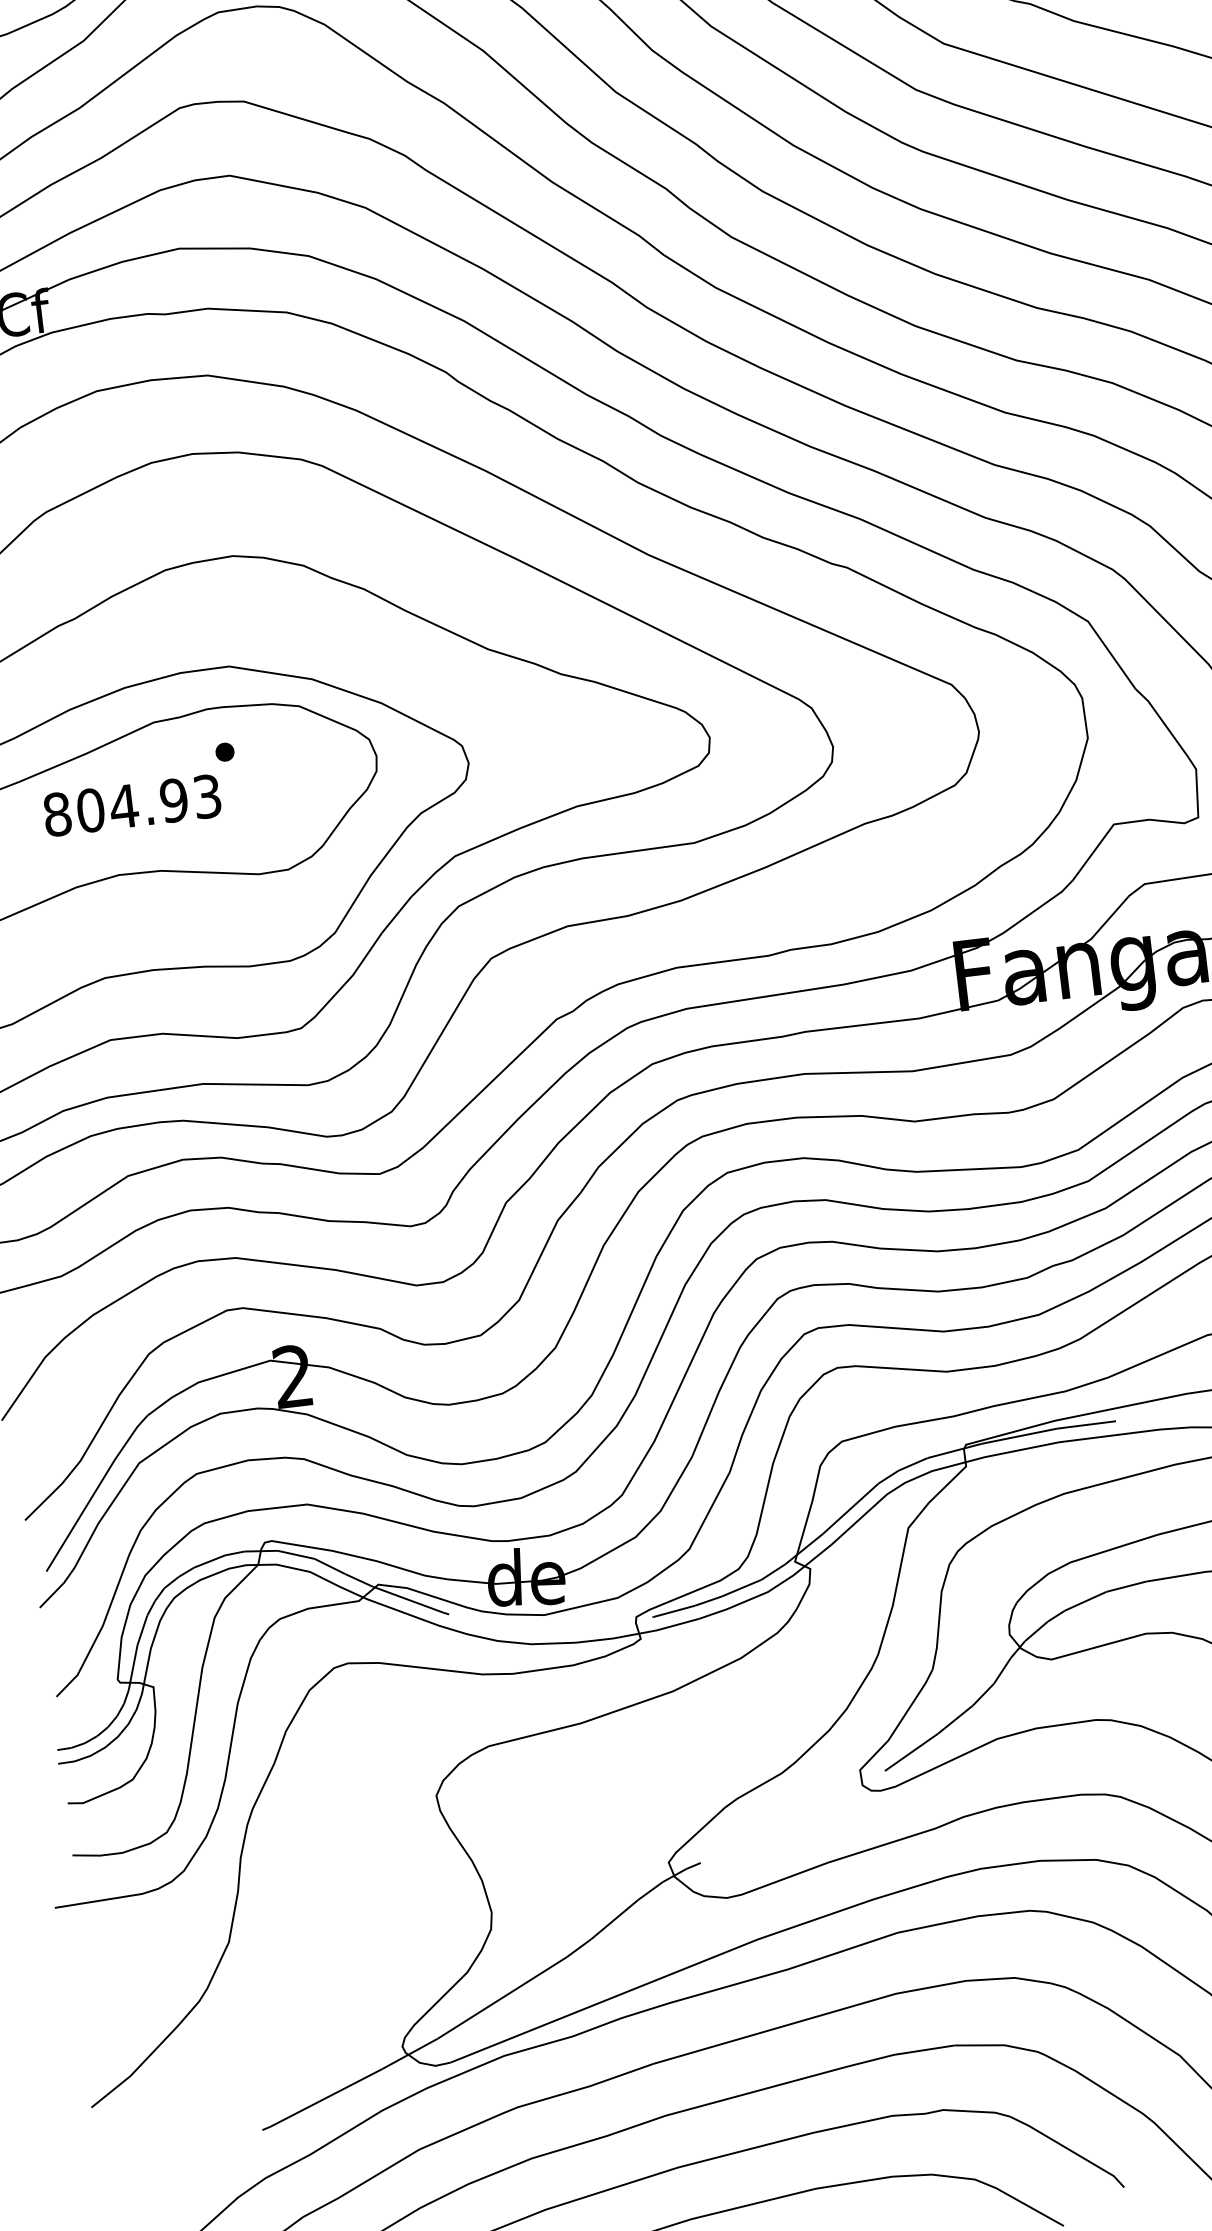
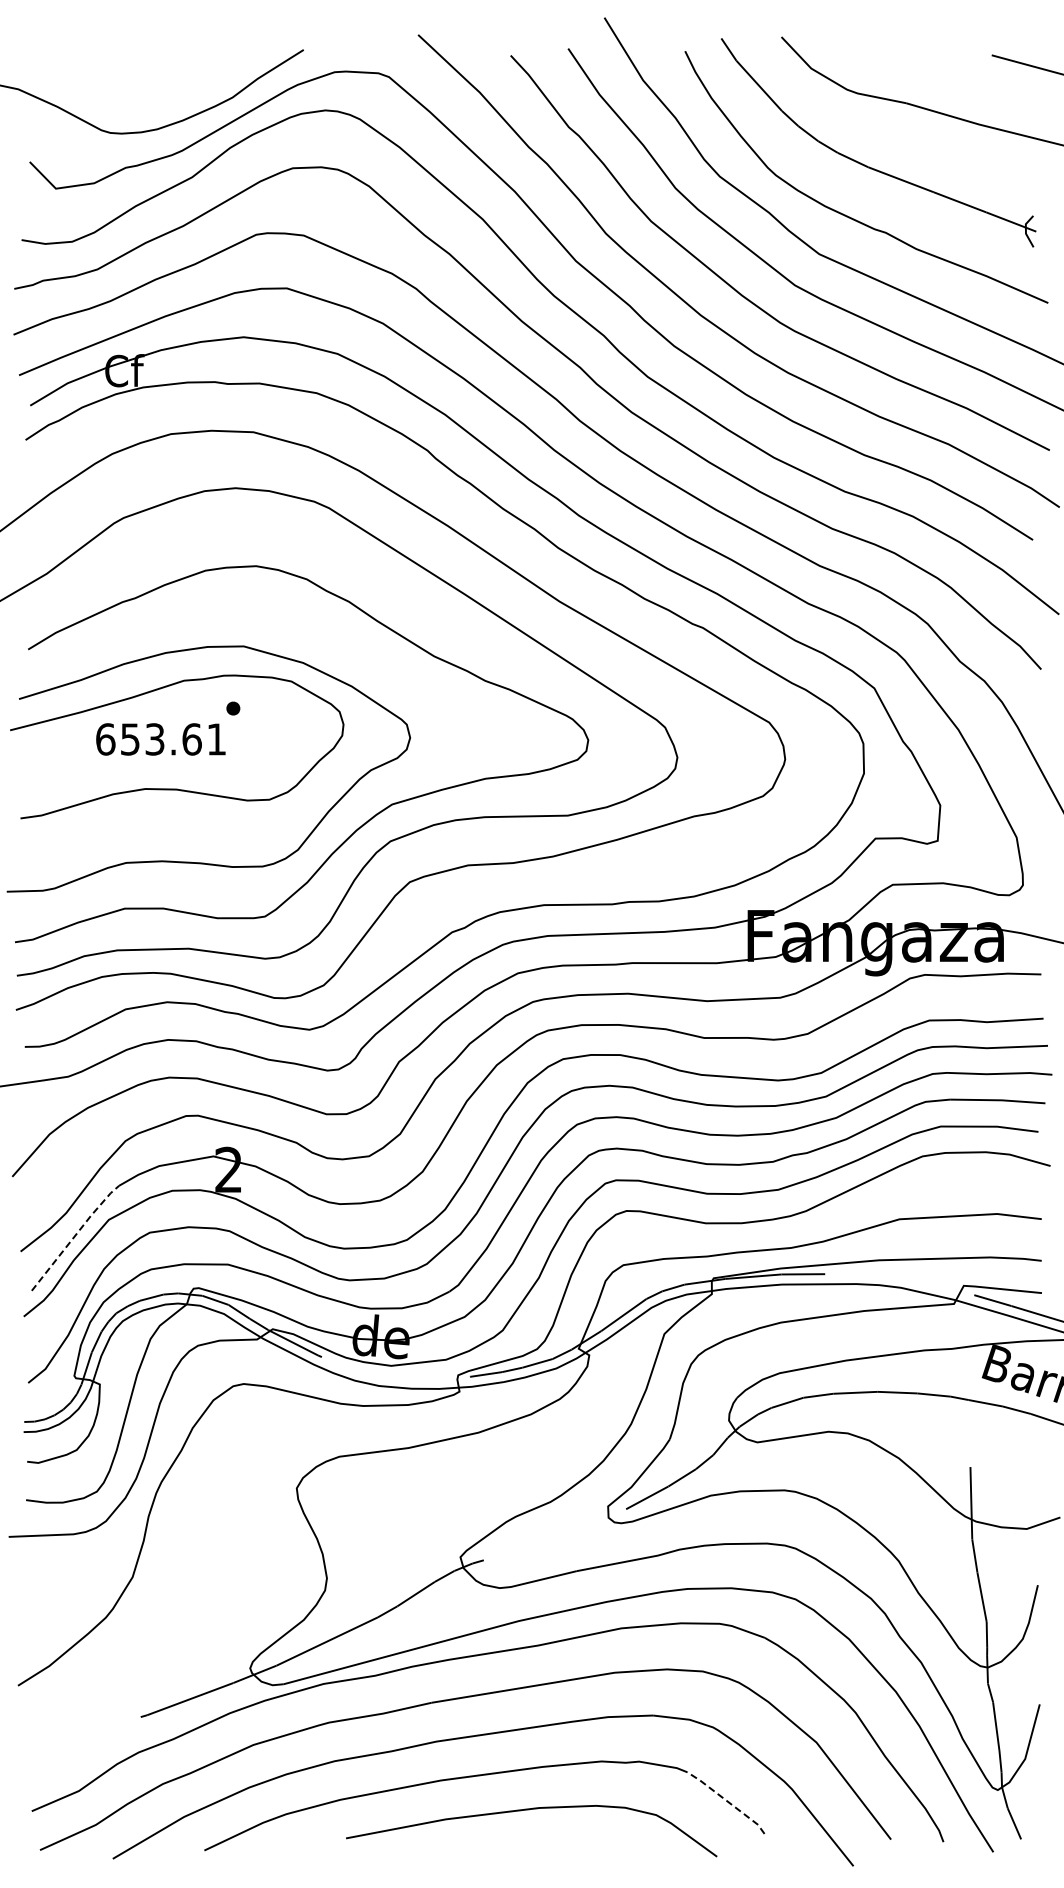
text: (131, 805) -> (160, 739), 804.93 -> 653.61
line: (96, 1489) -> (75, 1235), solid -> dashed
line: (1068, 2149) -> (727, 1801), solid -> dashed

